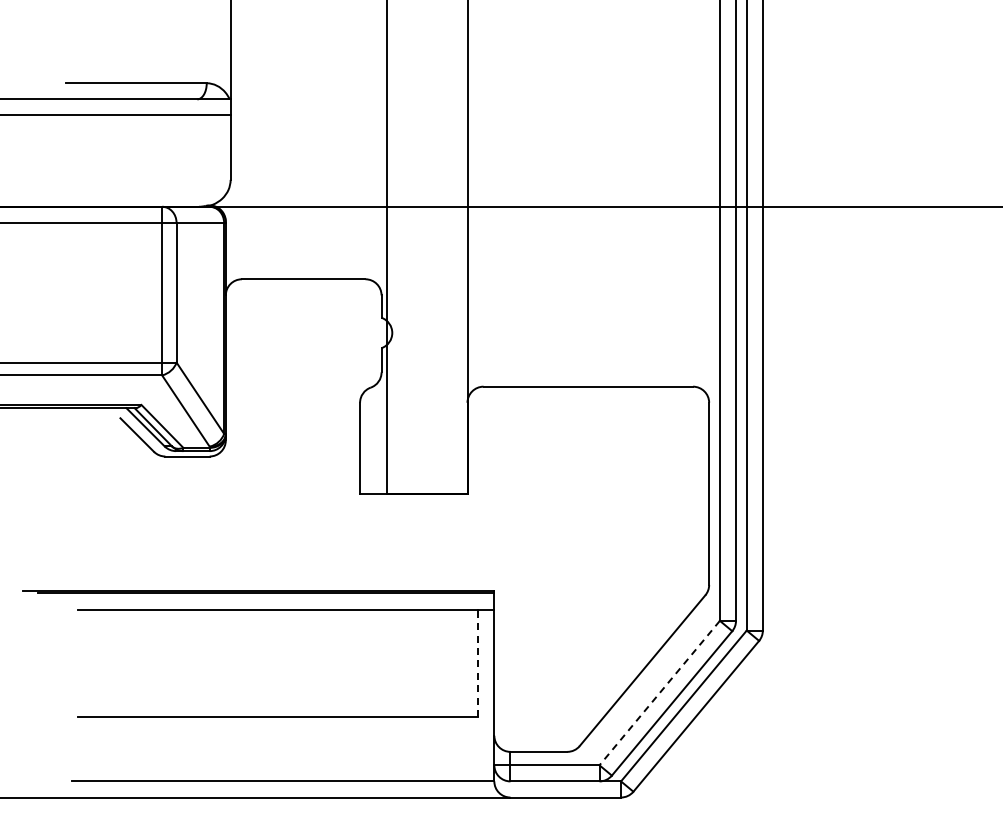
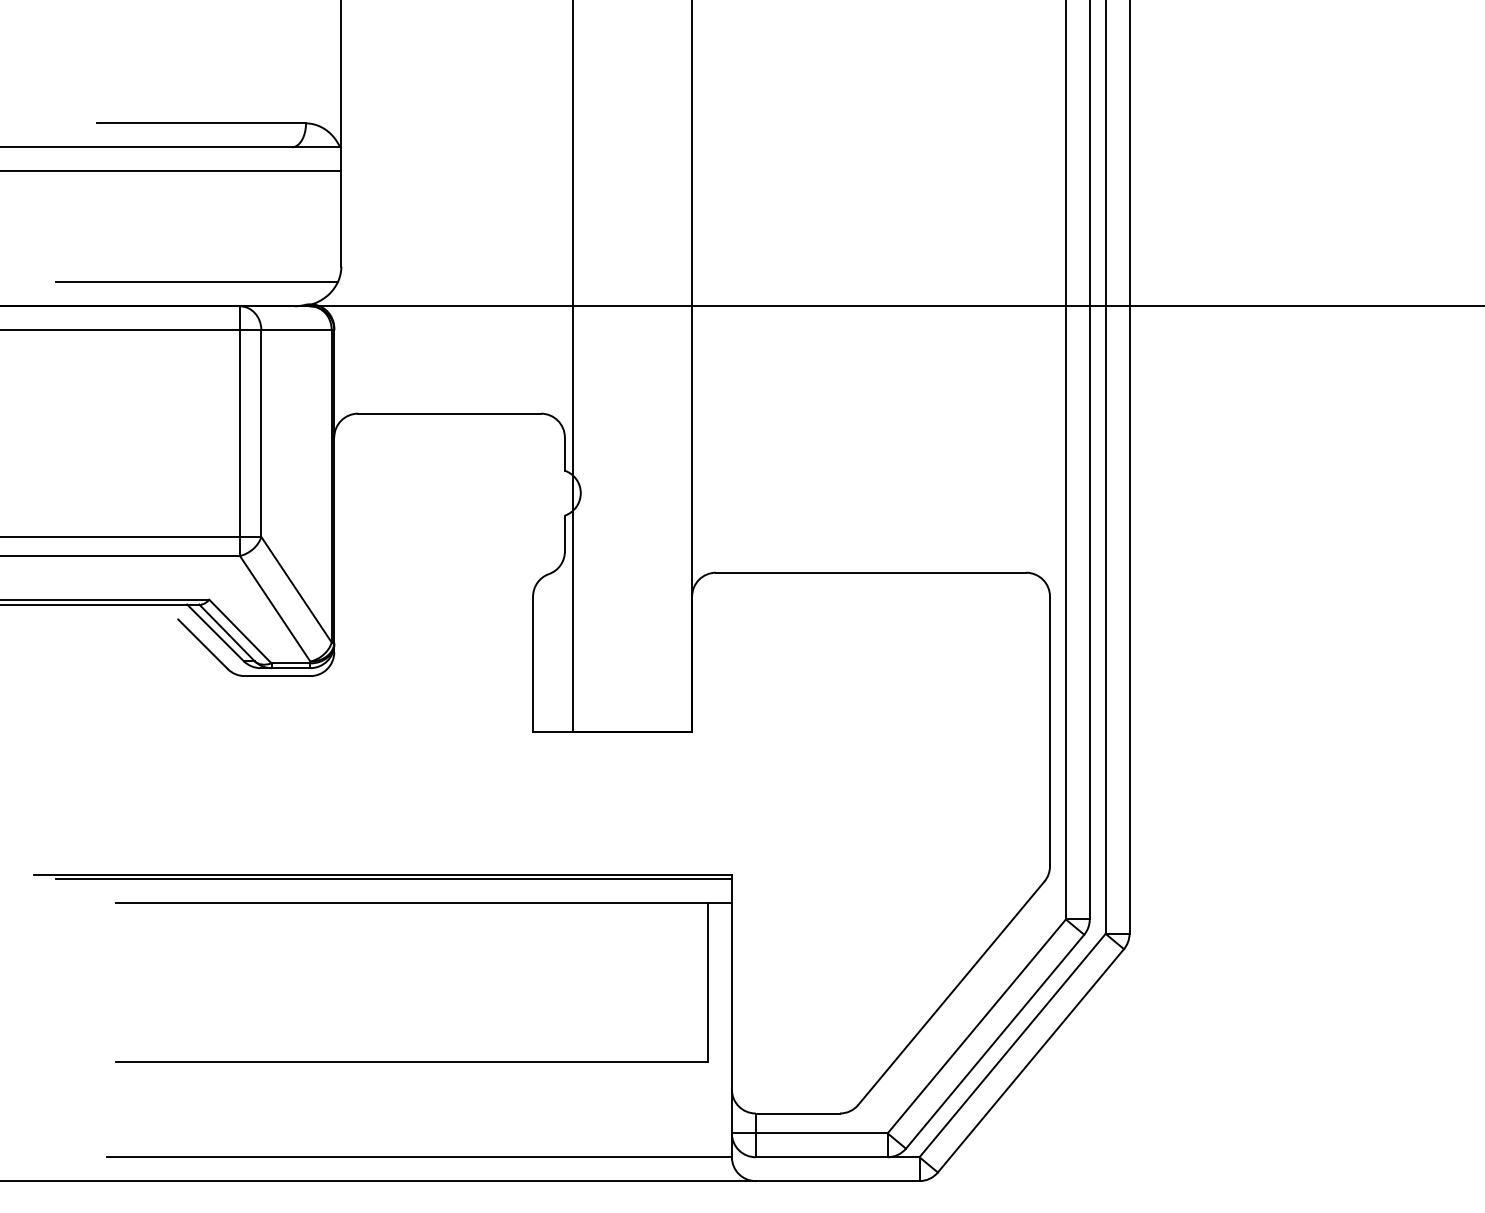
line: (132, 190) -> (196, 282), added
line: (478, 663) -> (708, 982), dashed -> solid
line: (659, 693) -> (976, 1027), dashed -> solid

